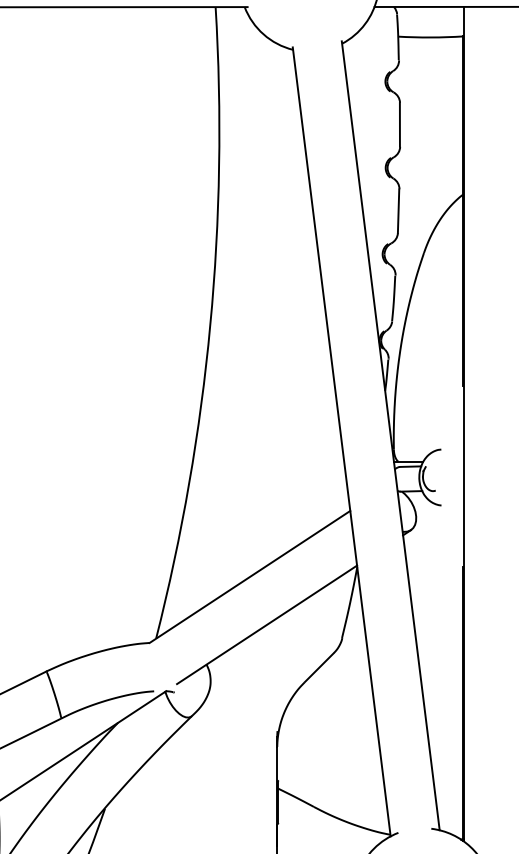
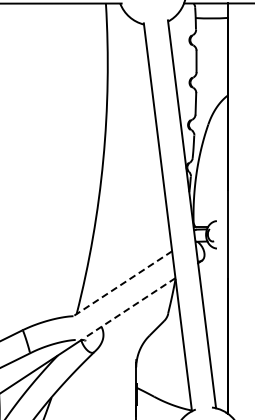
line: (249, 578) -> (122, 284), solid -> dashed
line: (267, 625) -> (131, 307), solid -> dashed

